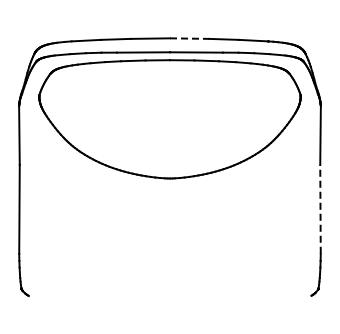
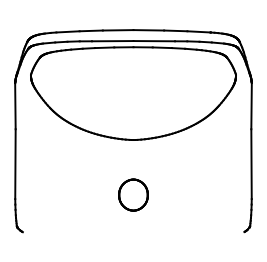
line: (189, 38) -> (148, 30), dashed -> solid
line: (320, 209) -> (251, 164), dashed -> solid
part: (169, 248) -> (133, 194), added

